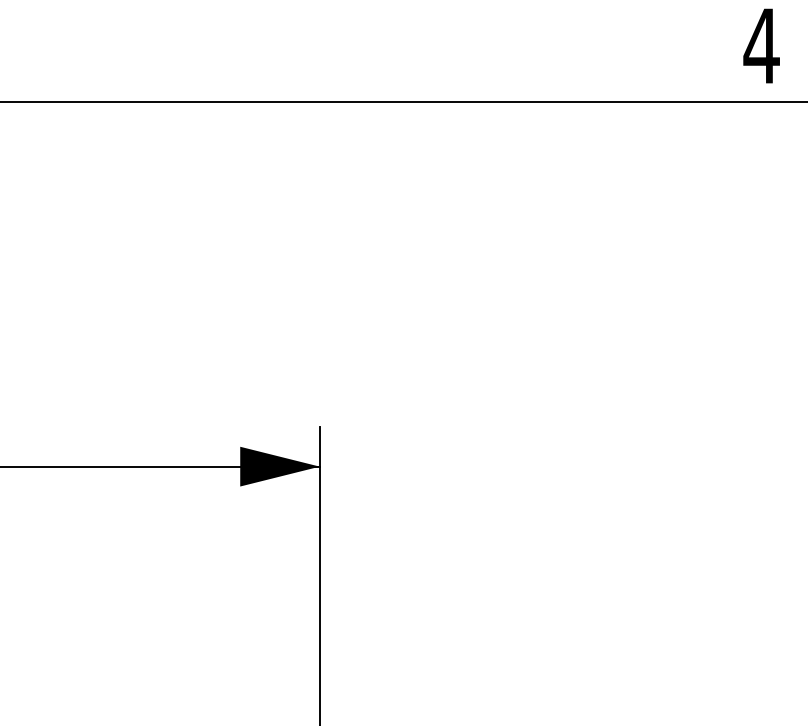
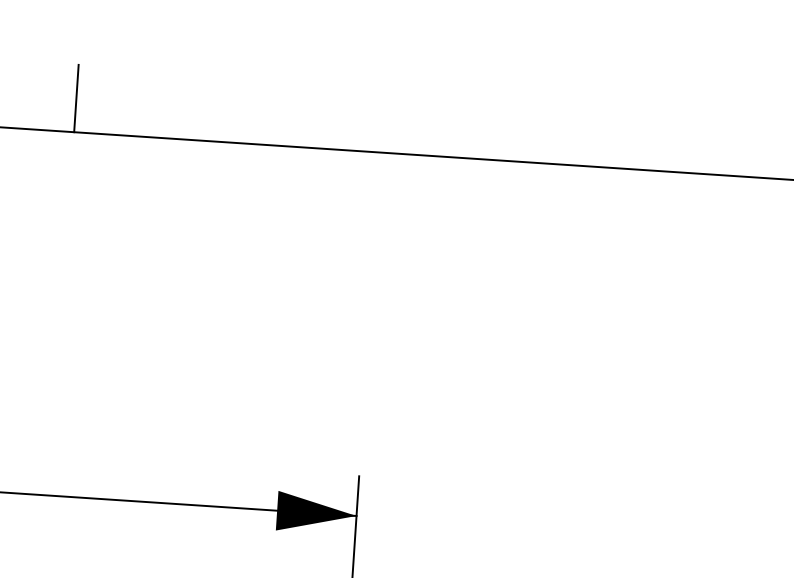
line: (12, 68) -> (76, 98), added

